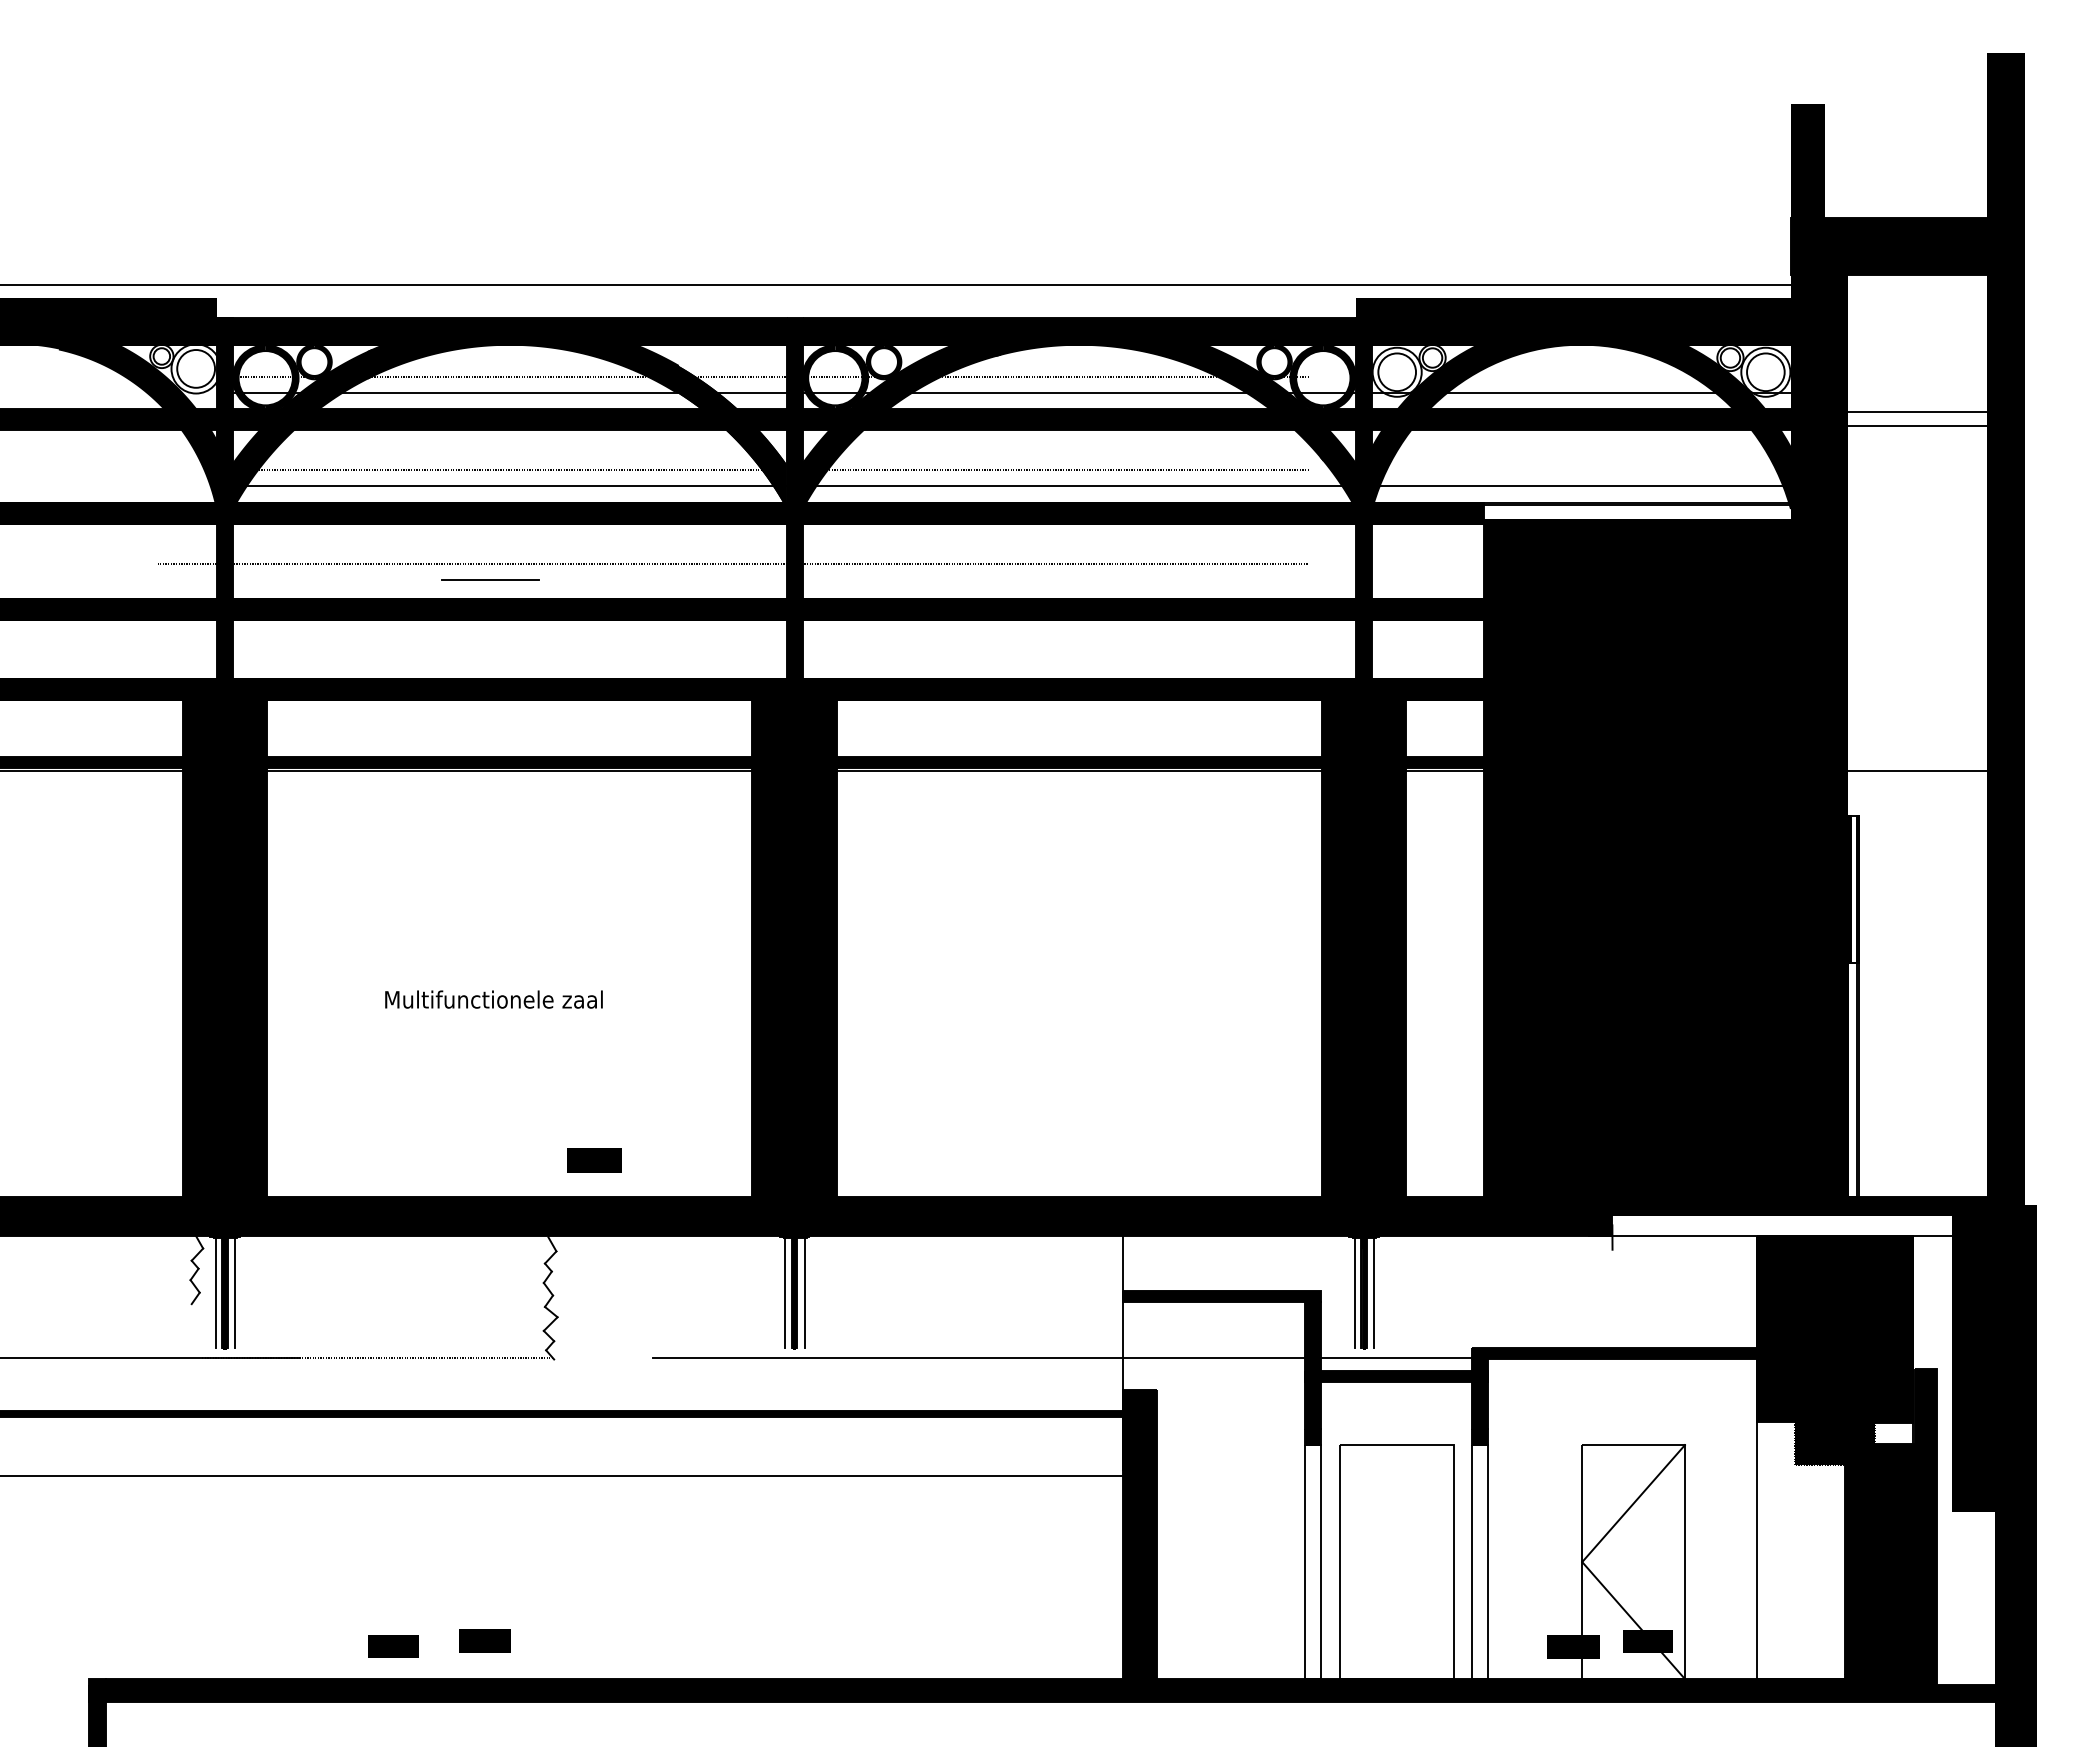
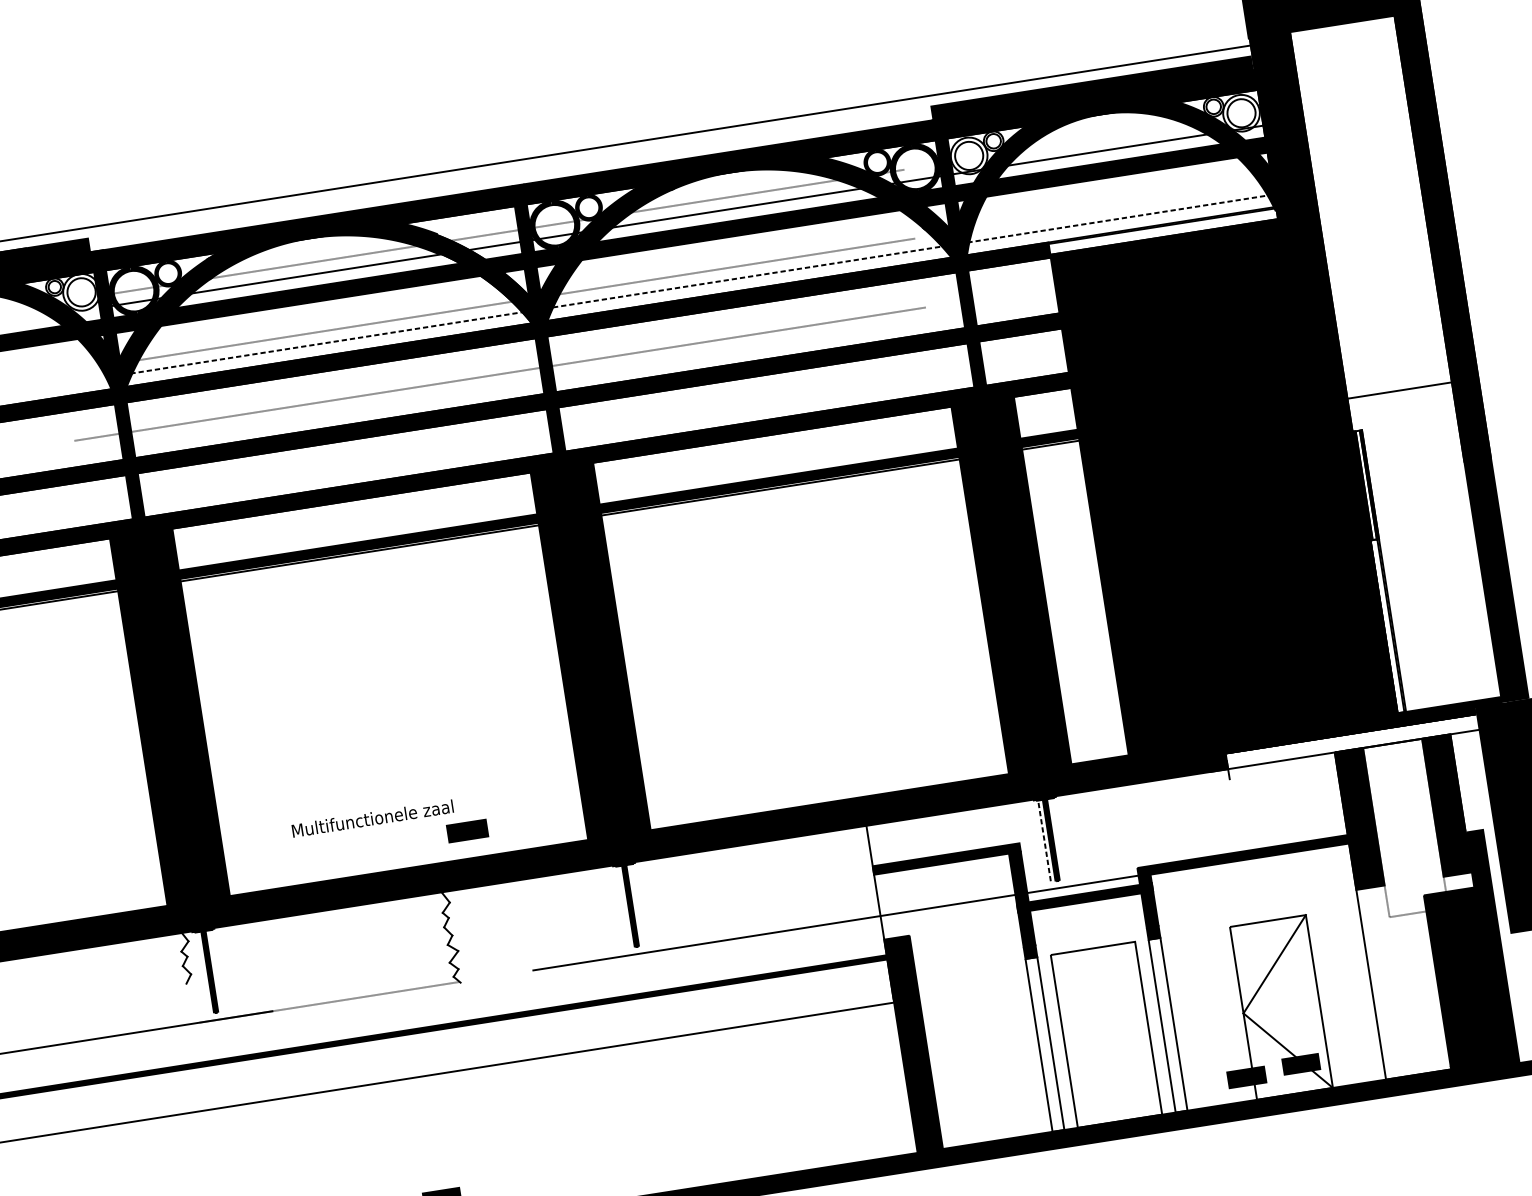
line: (1925, 412) -> (1364, 124), removed
line: (1925, 425) -> (1365, 134), removed
line: (1012, 486) -> (698, 284), solid -> dashed
line: (490, 579) -> (323, 413), removed
text: (493, 999) -> (372, 818), moved
line: (215, 1292) -> (202, 972), removed
line: (235, 1292) -> (217, 970), removed
line: (785, 1292) -> (623, 906), removed
line: (804, 1292) -> (637, 904), removed
line: (1354, 1292) -> (1044, 840), solid -> dashed
line: (1374, 1292) -> (1058, 838), removed
fill: (1835, 1350) -> (1406, 827), removed

